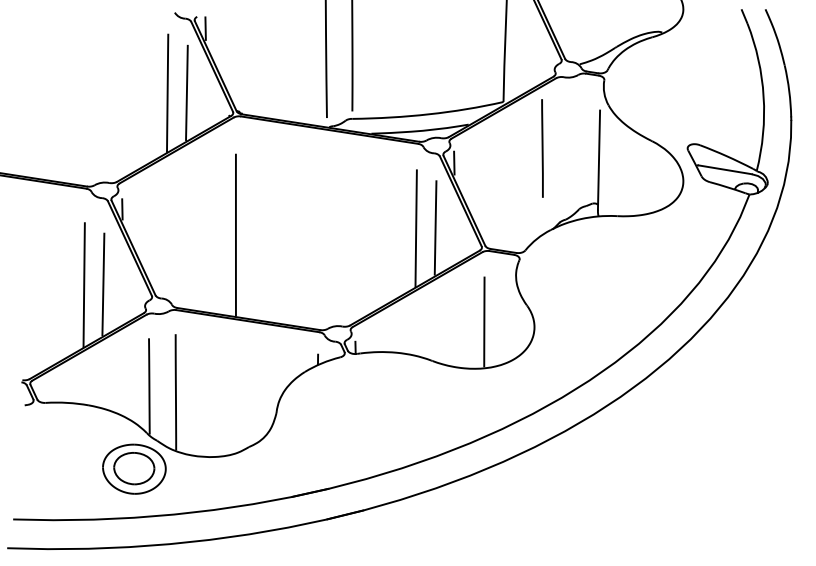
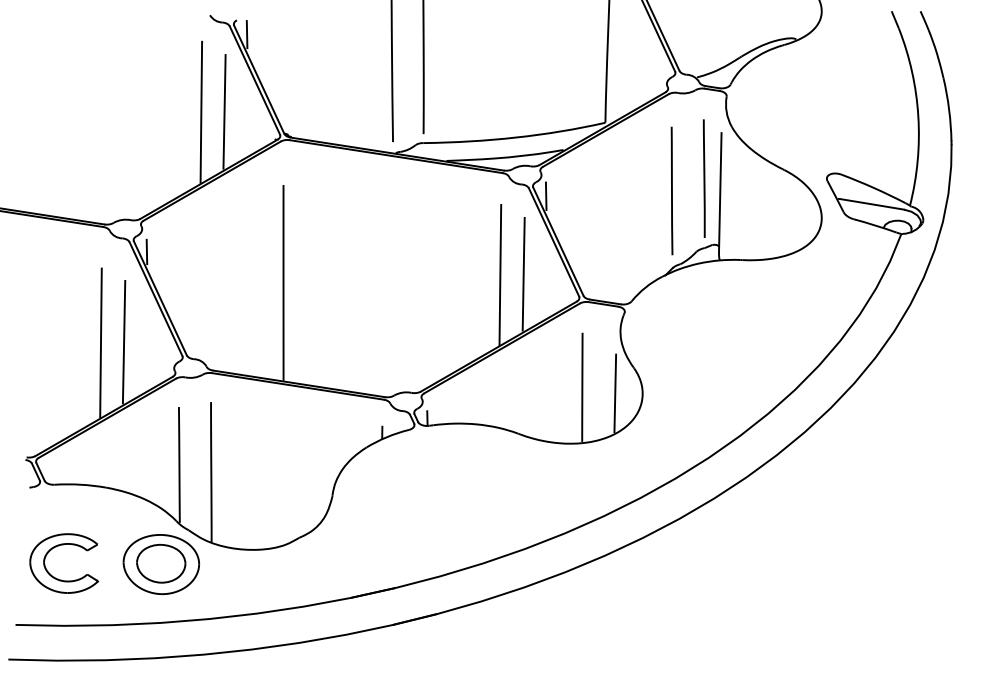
line: (541, 148) -> (703, 178), moved
line: (558, 158) -> (671, 190), added
line: (511, 327) -> (615, 393), added
part: (45, 479) -> (54, 576), added

